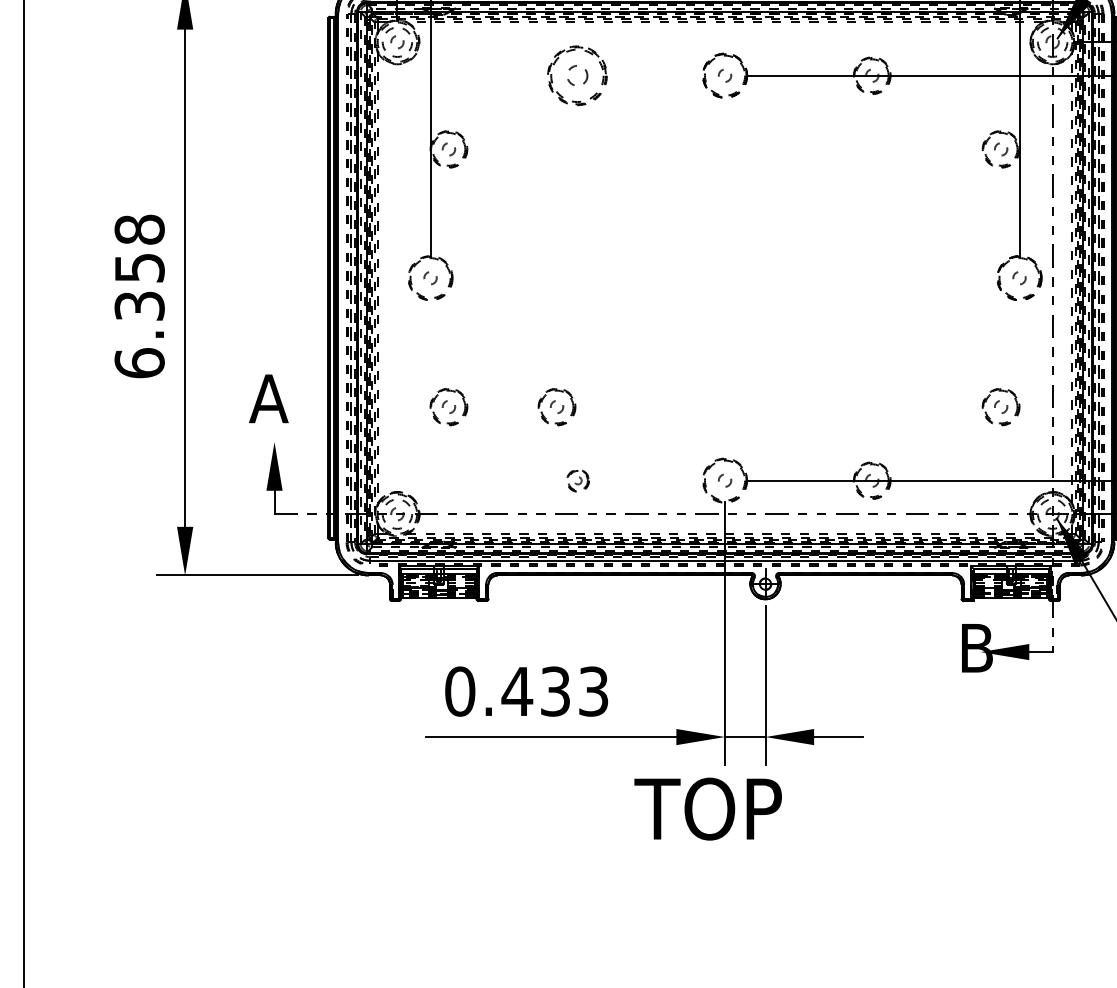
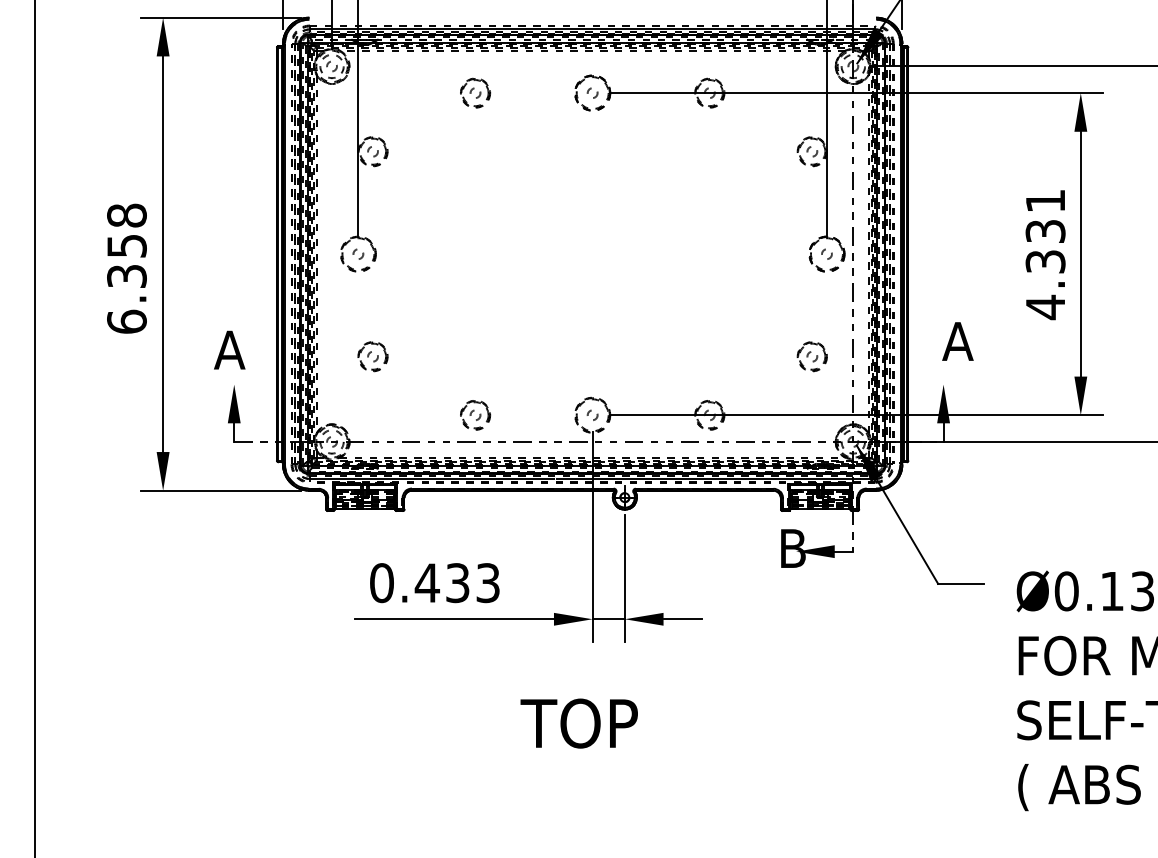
part: (577, 74) -> (475, 92), size x0.62
part: (556, 406) -> (458, 356), removed
part: (577, 480) -> (475, 415), size x1.67
text: (707, 808) -> (578, 723), moved

